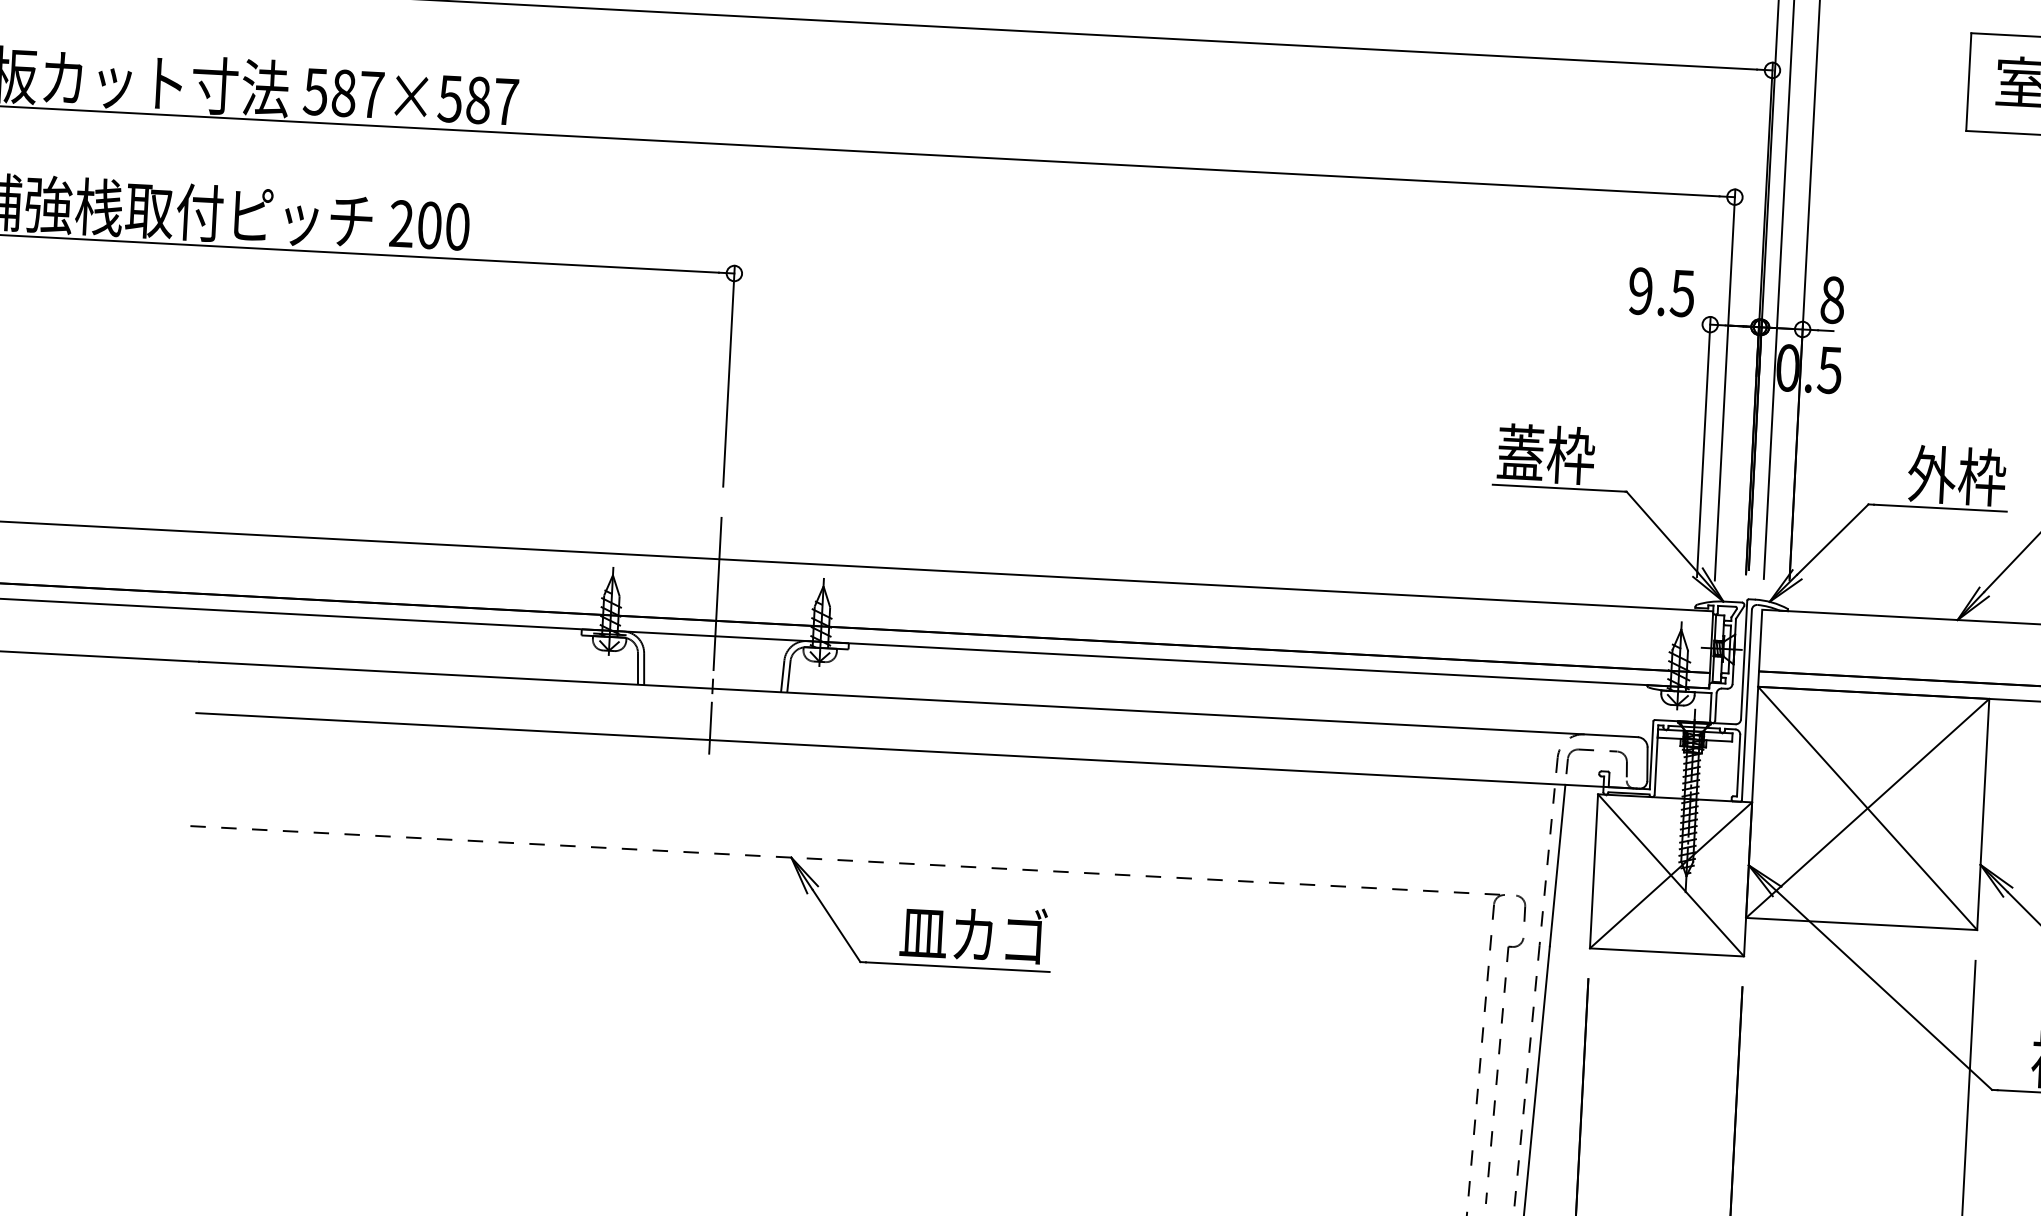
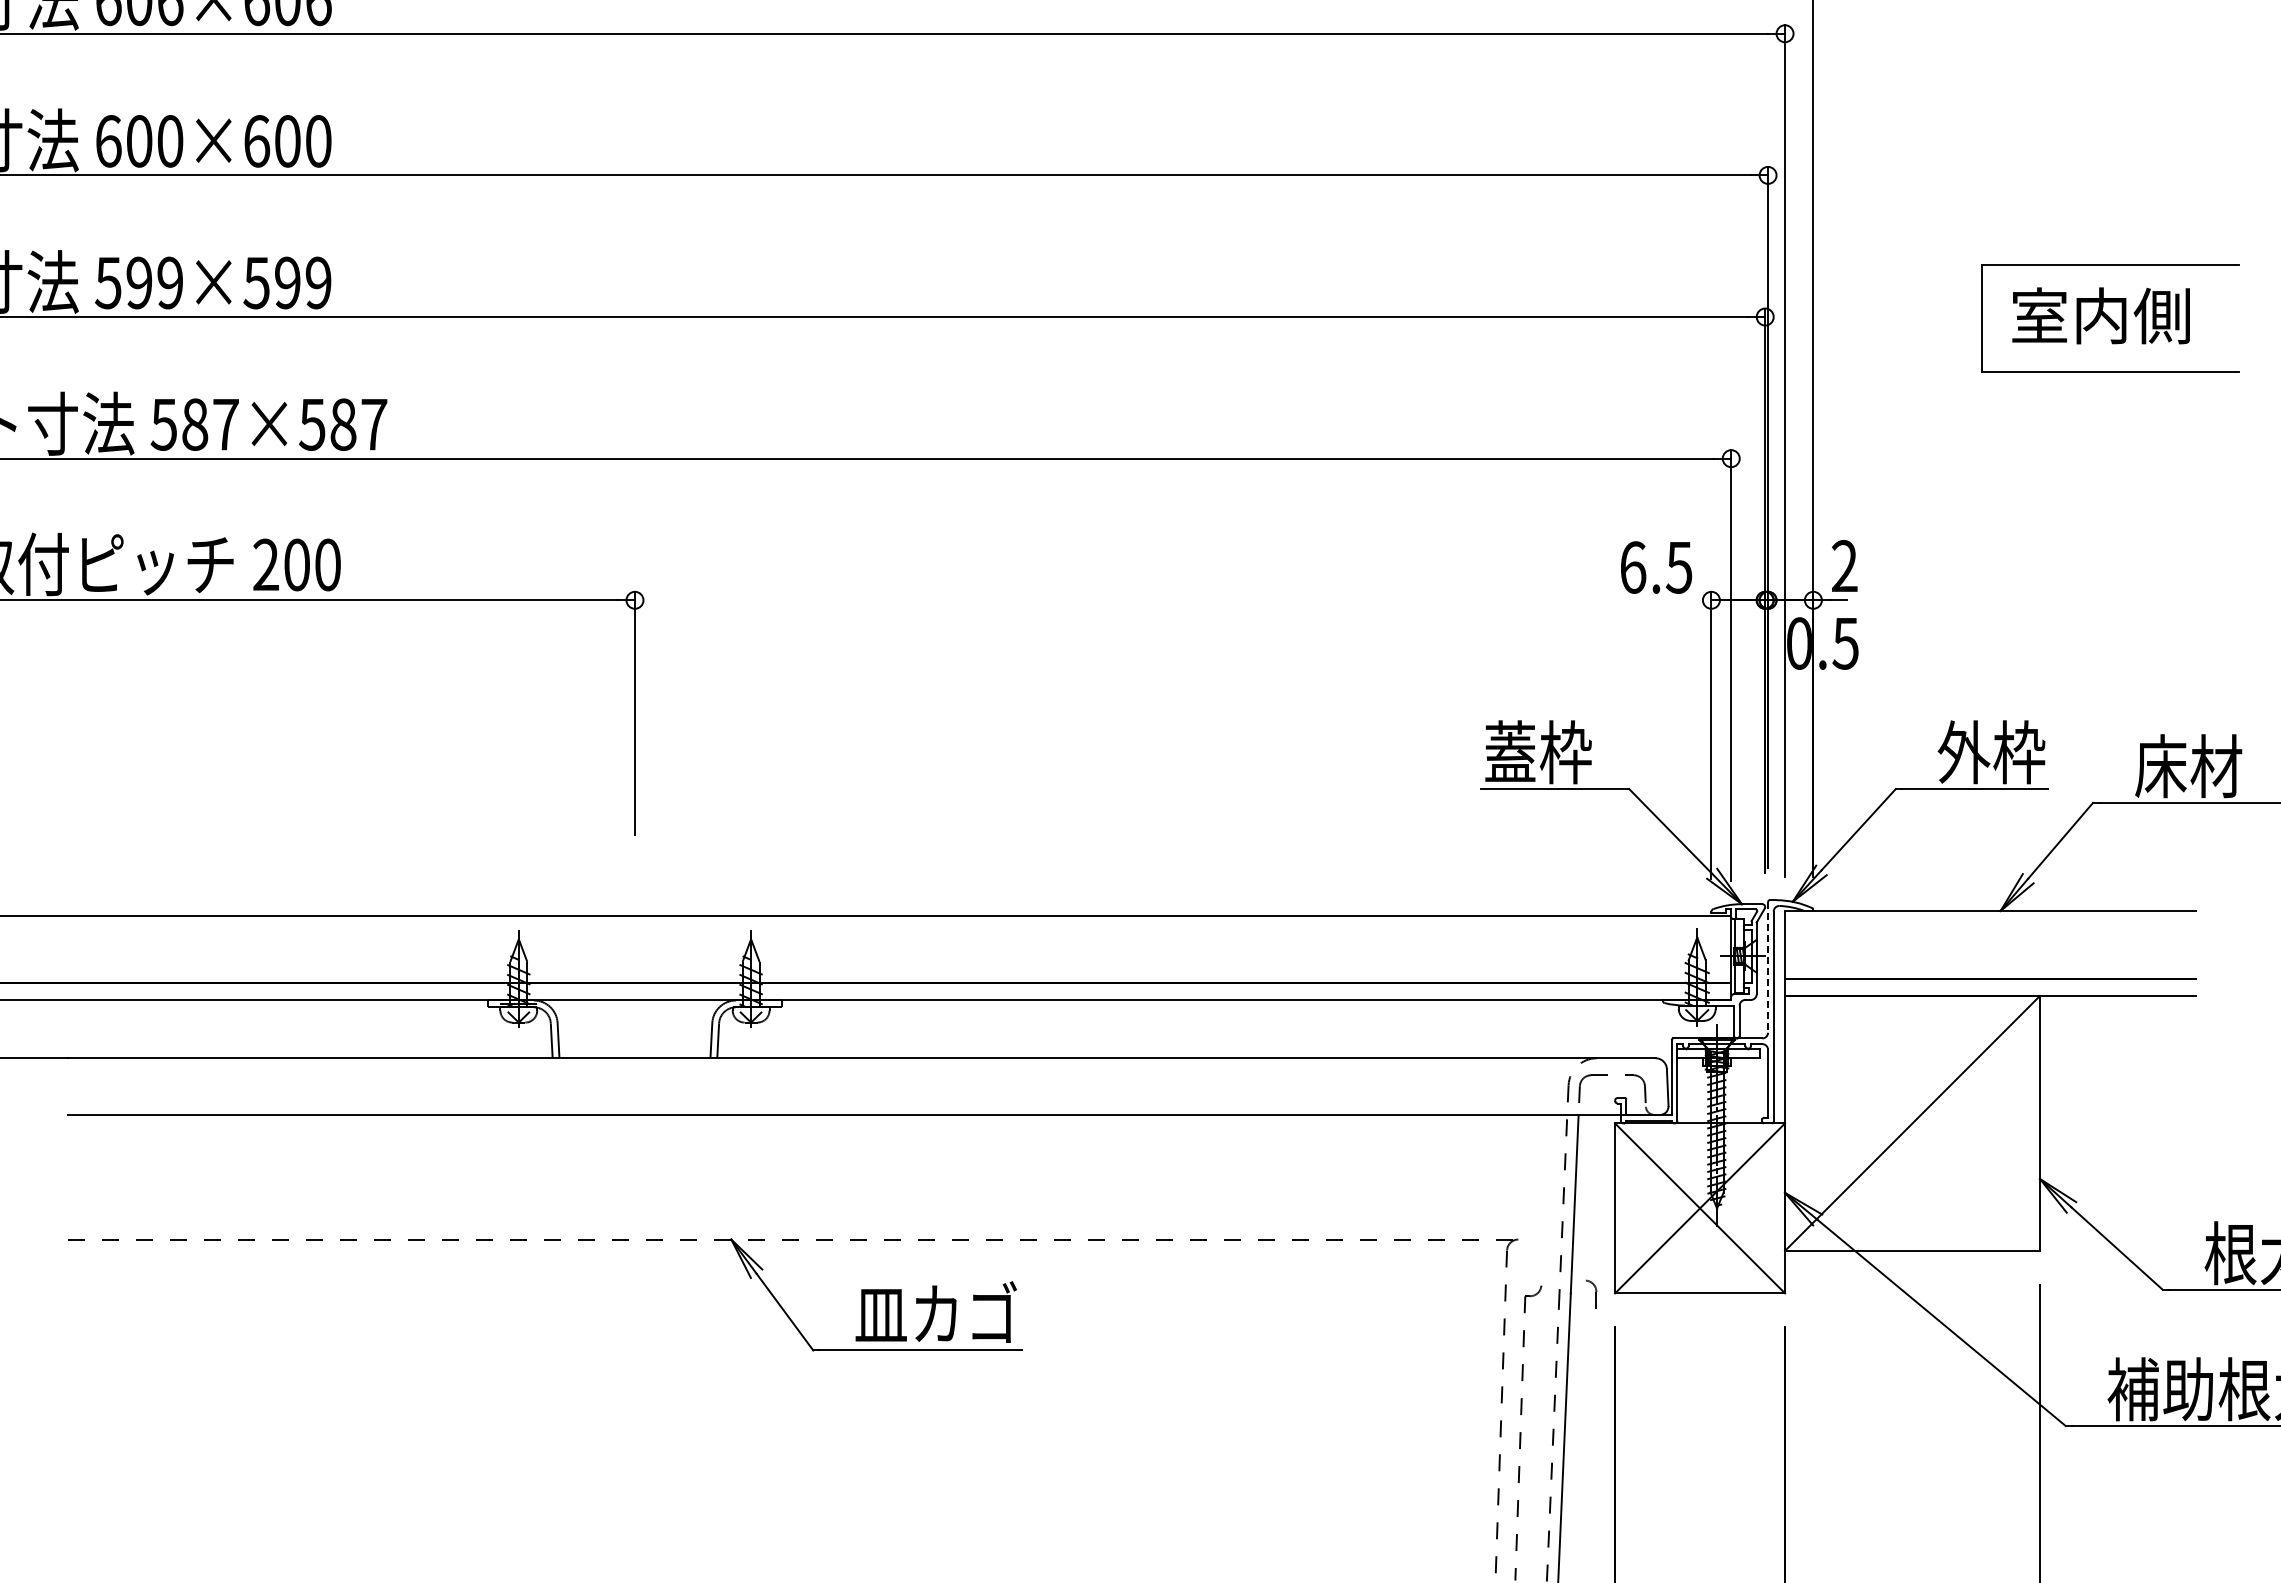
text: (1641, 291) -> (1633, 567), 9.5 -> 6.5
text: (1832, 300) -> (1844, 566), 8 -> 2
line: (714, 635) -> (634, 999), removed
line: (1744, 660) -> (1768, 967), solid -> dashed
line: (1867, 807) -> (1912, 1122), removed
part: (1520, 907) -> (1591, 1293), moved

